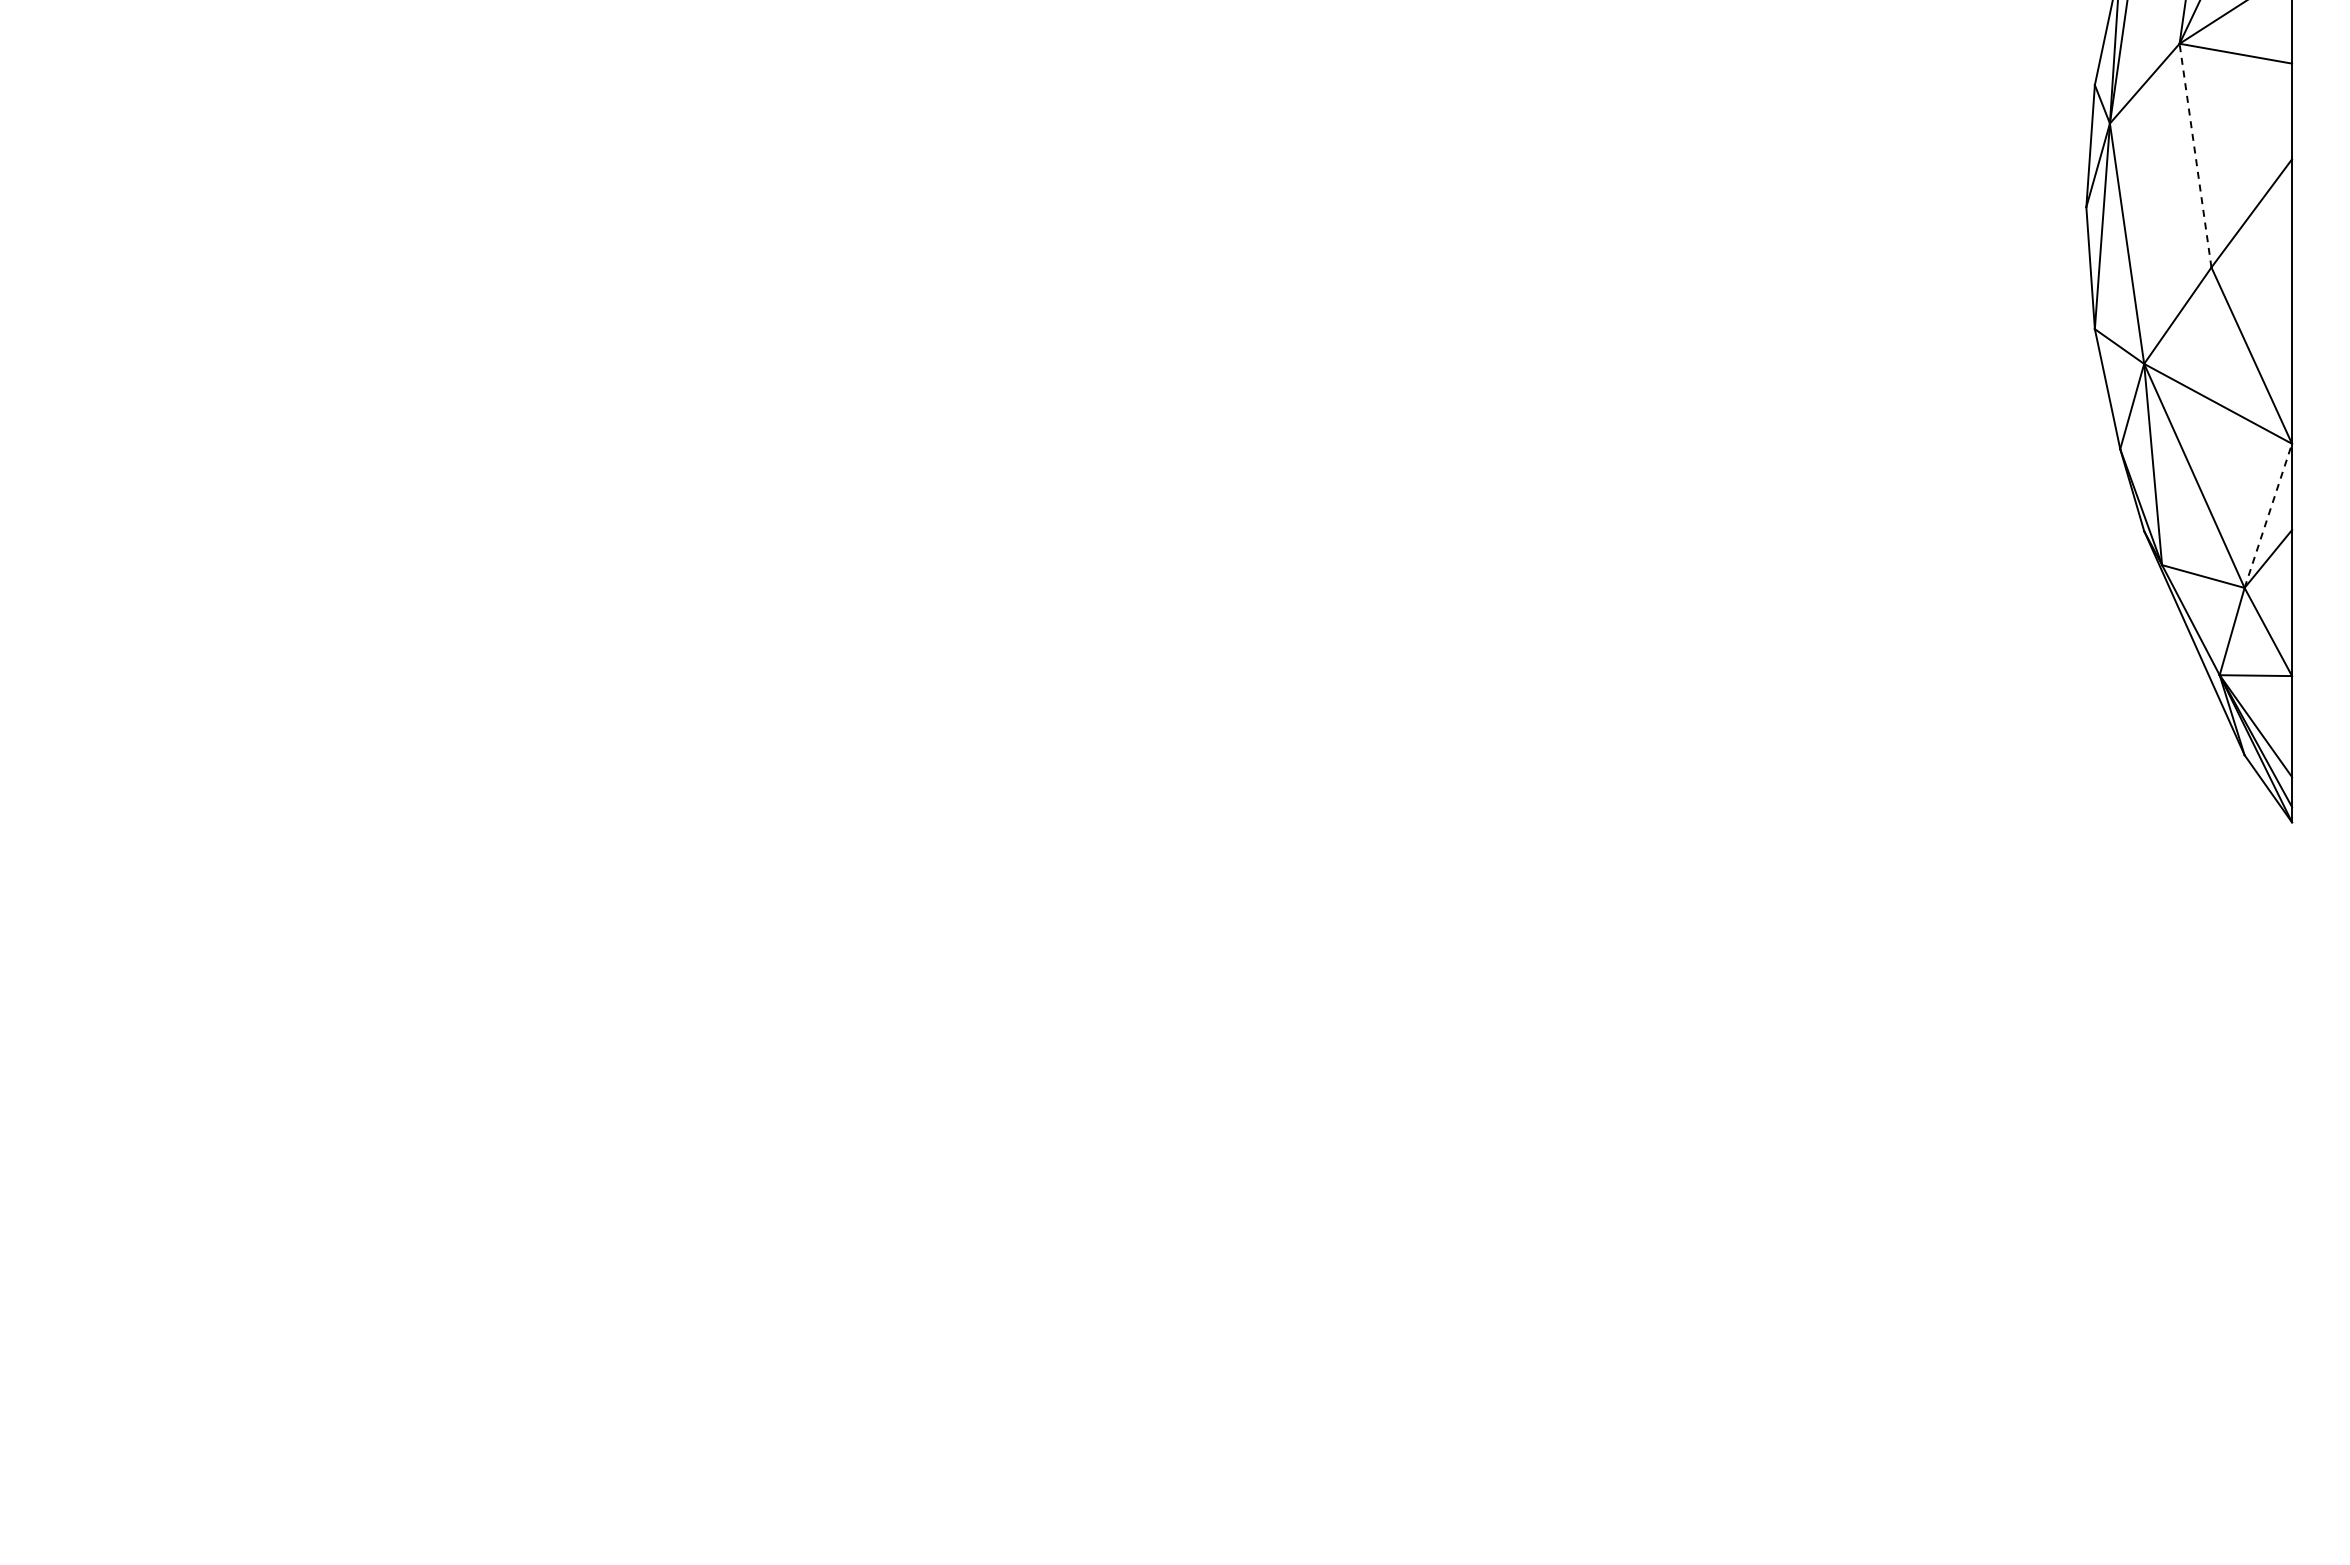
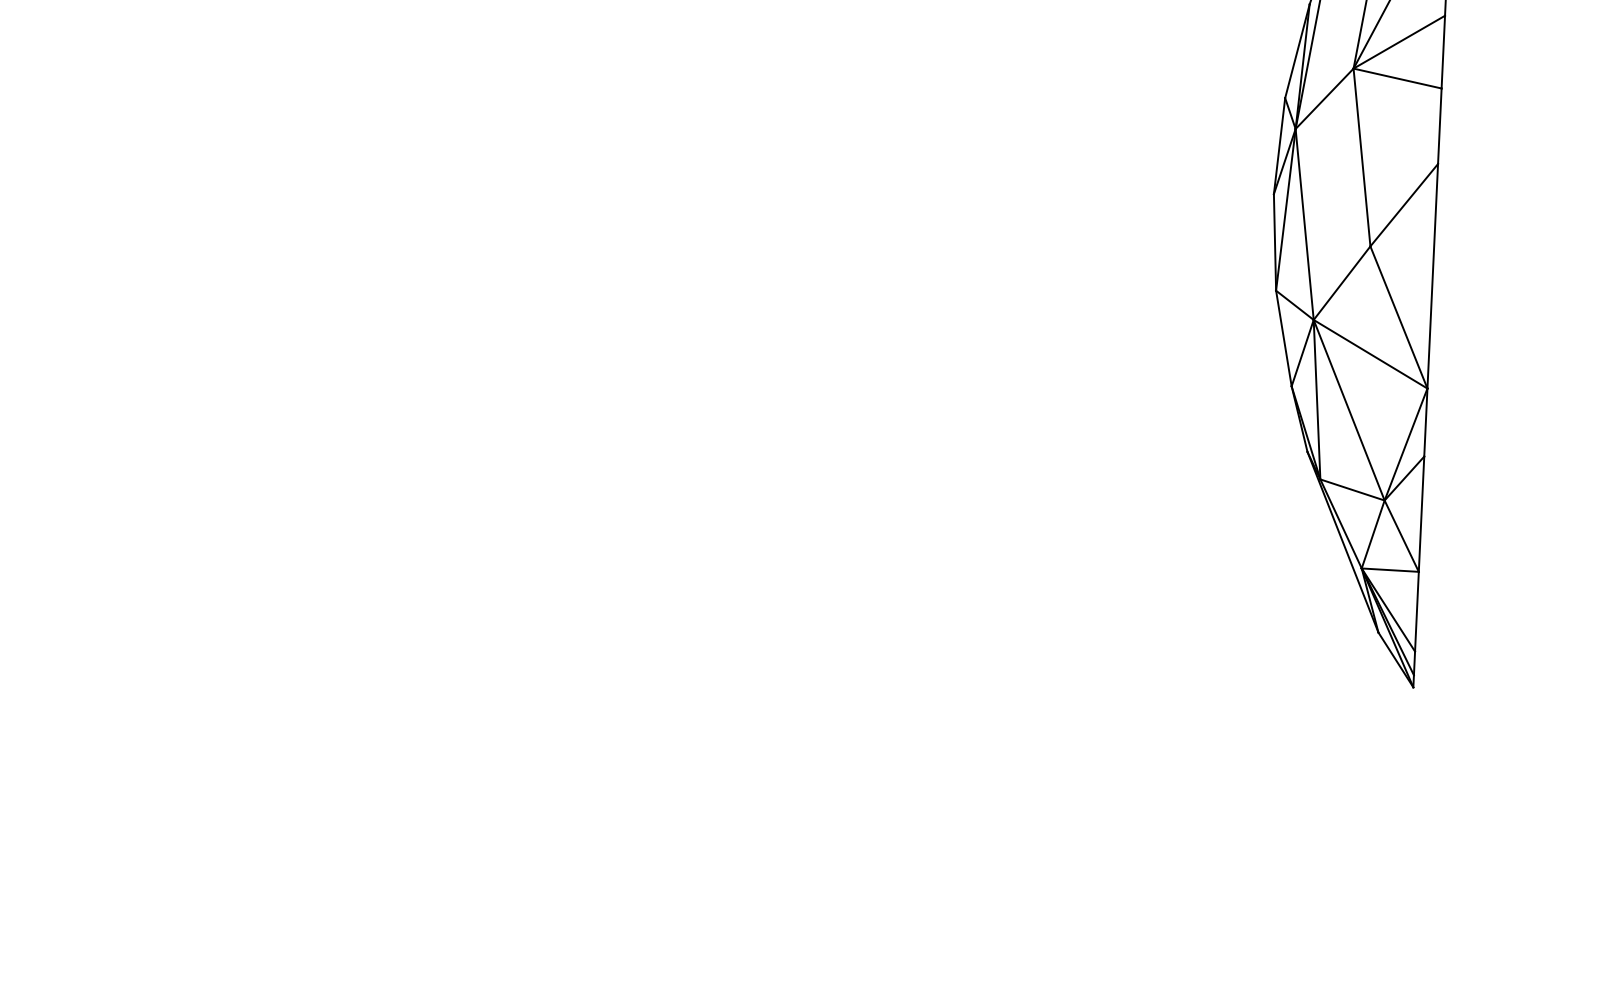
line: (2195, 155) -> (1361, 157), dashed -> solid
line: (2268, 515) -> (1406, 444), dashed -> solid

